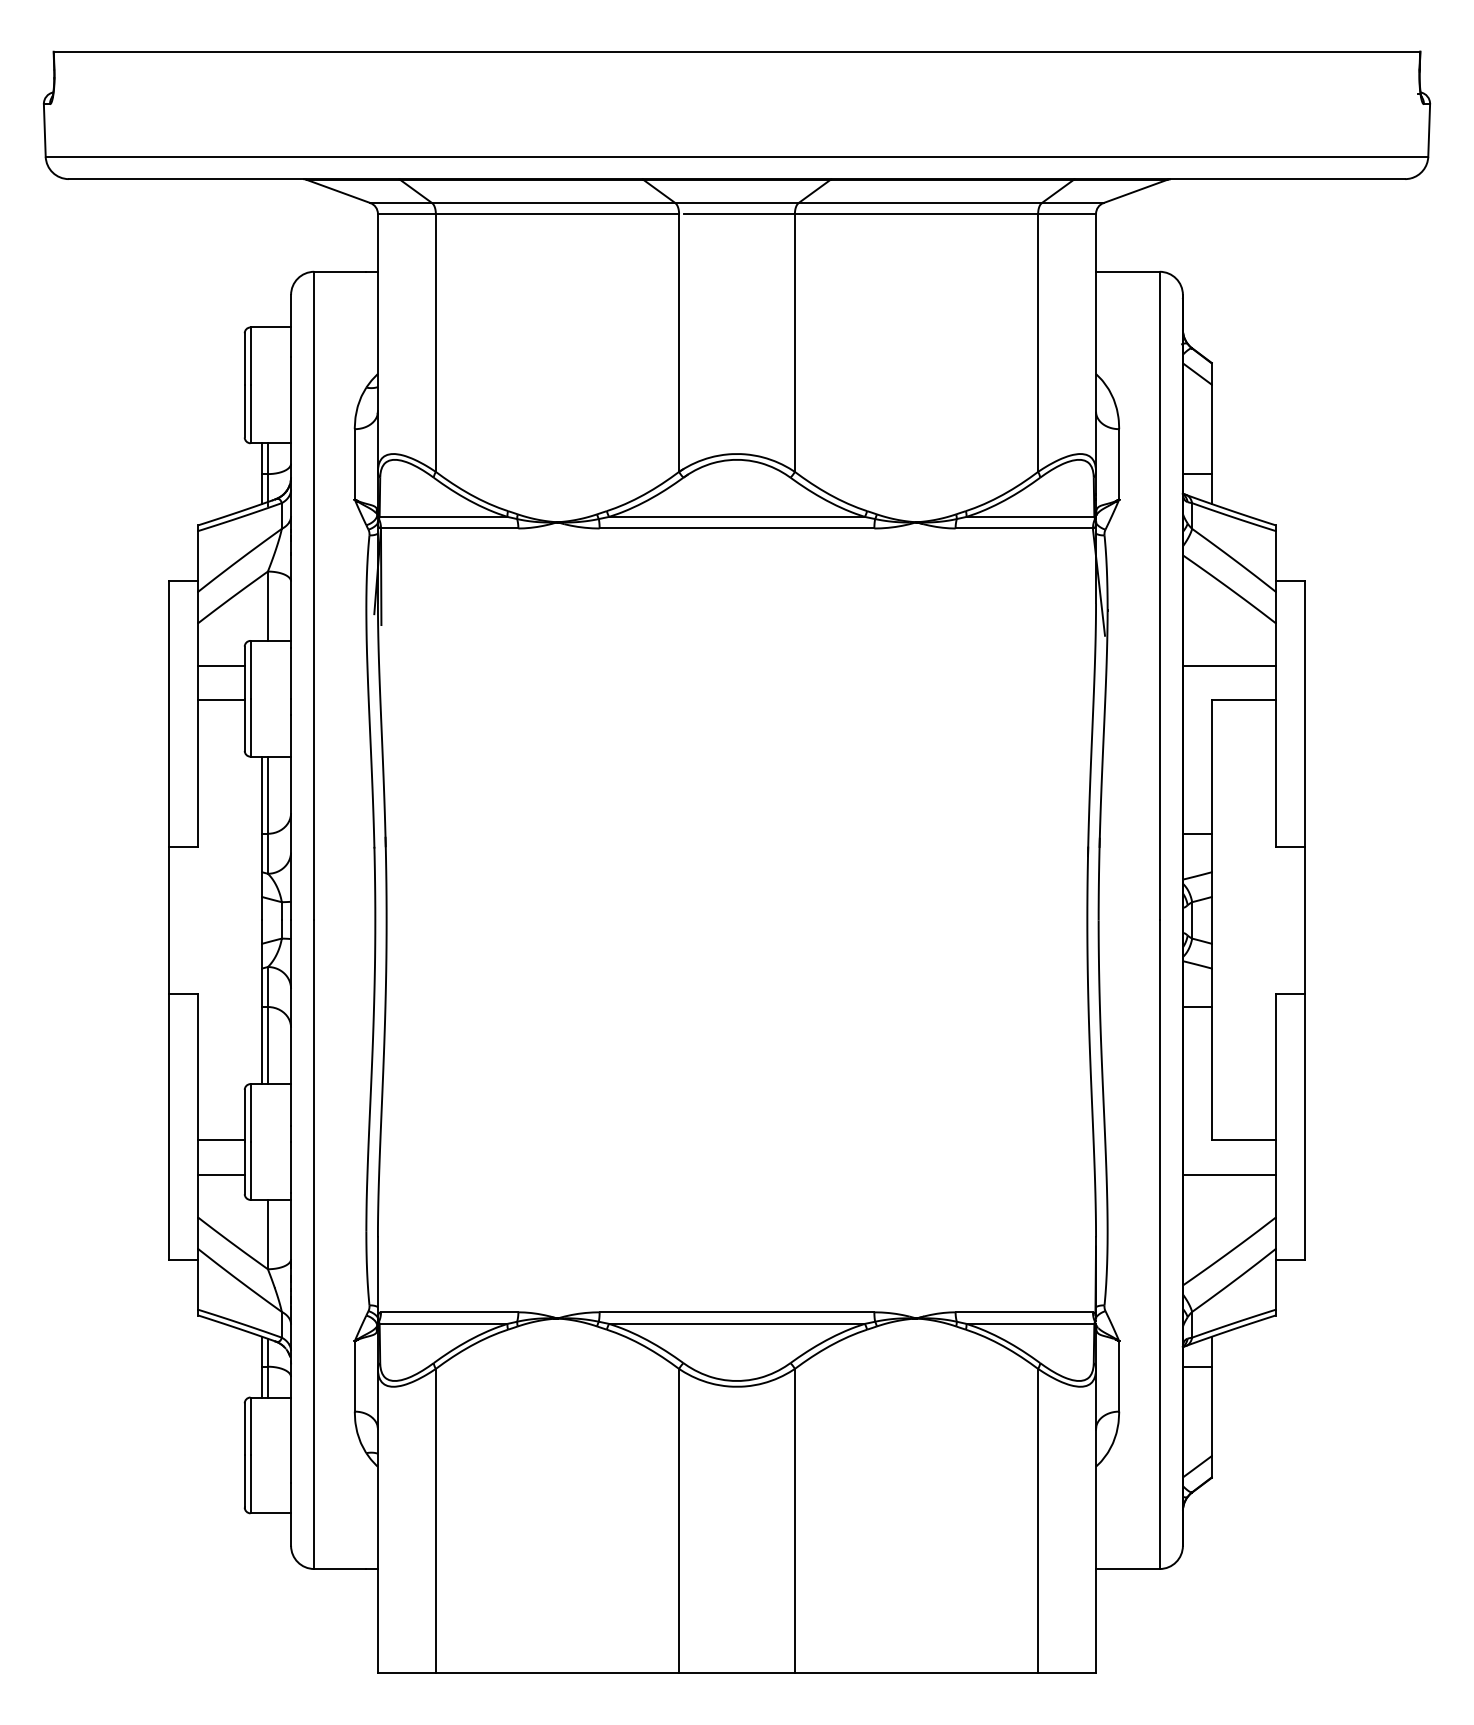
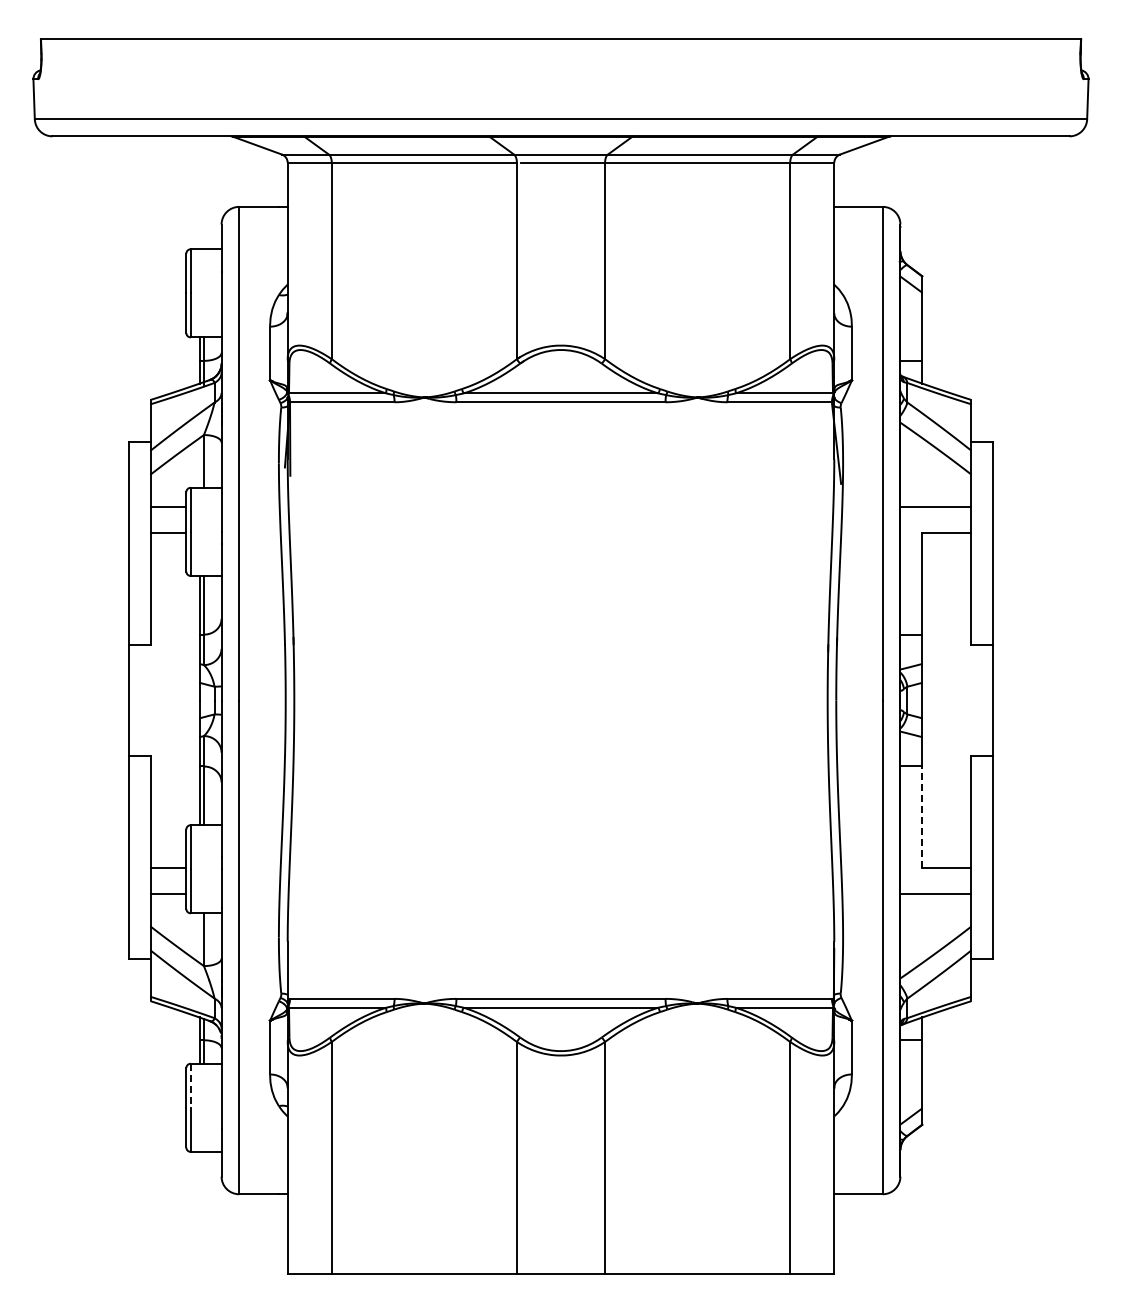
line: (1211, 1074) -> (922, 817), solid -> dashed
line: (250, 1427) -> (190, 1086), solid -> dashed

